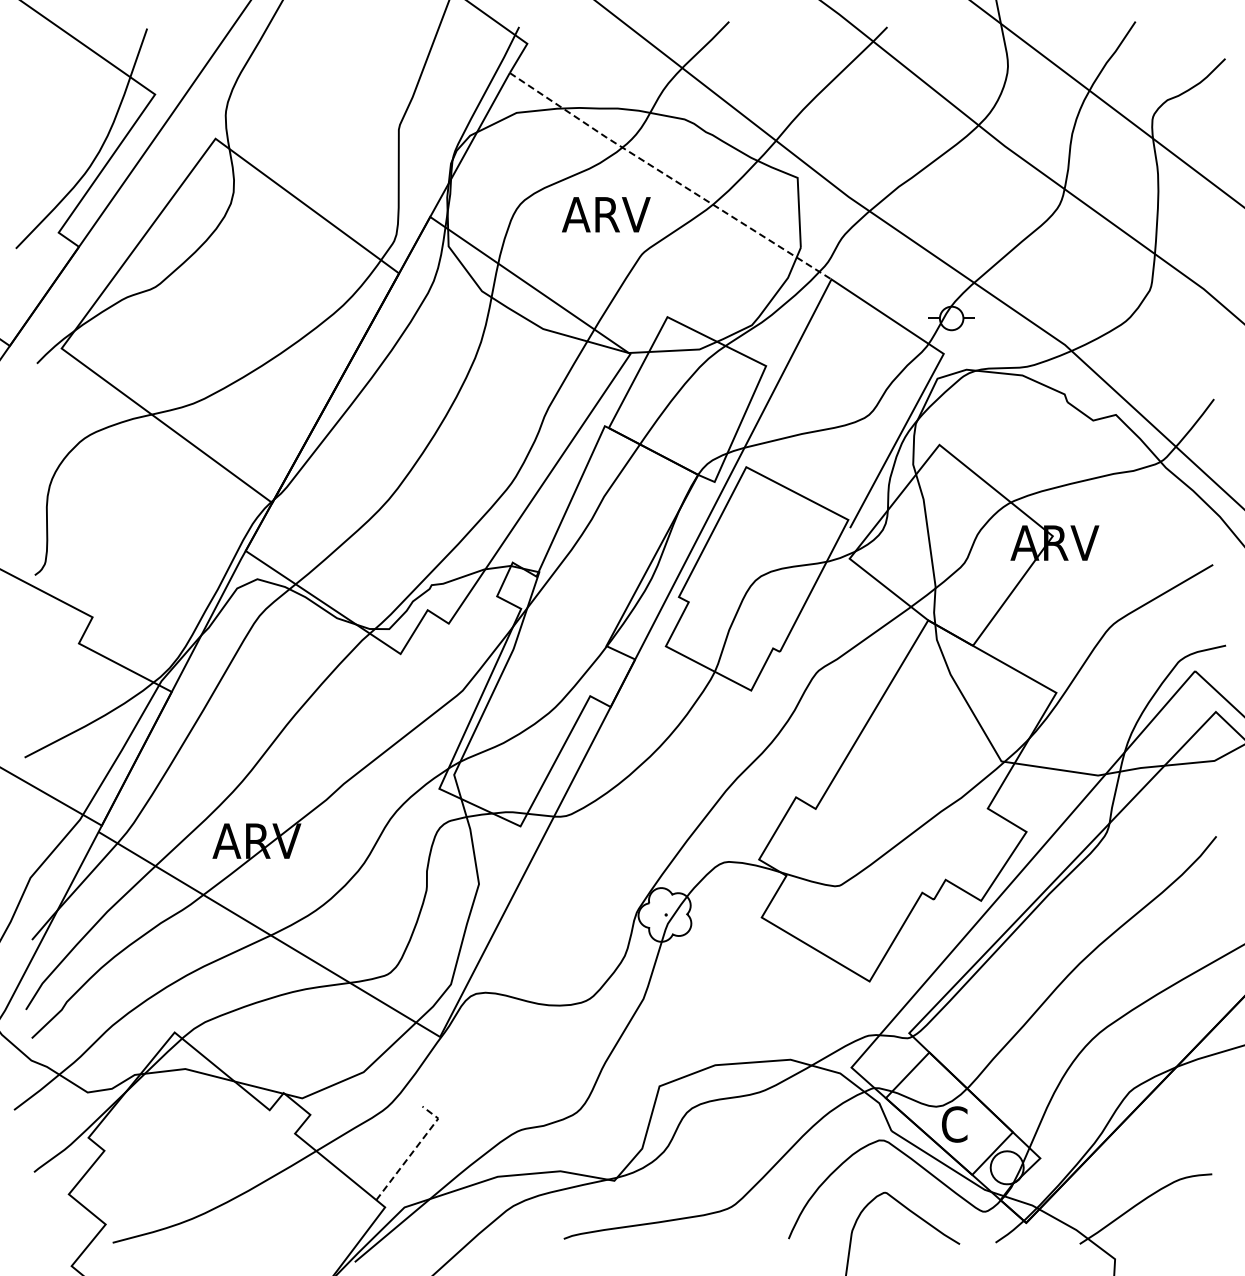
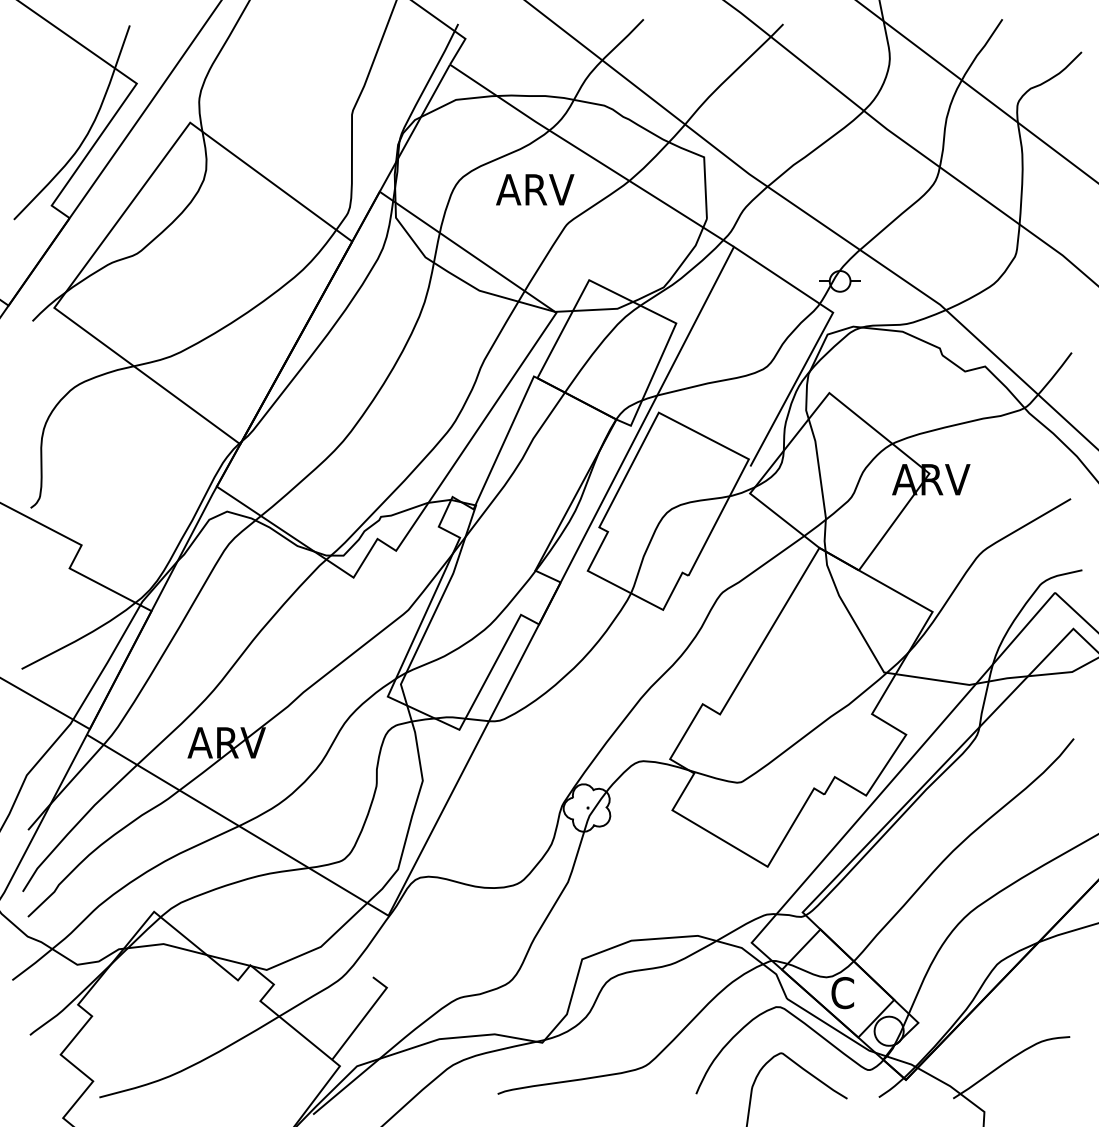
line: (669, 177) -> (590, 156), dashed -> solid
line: (413, 1151) -> (364, 1016), dashed -> solid

